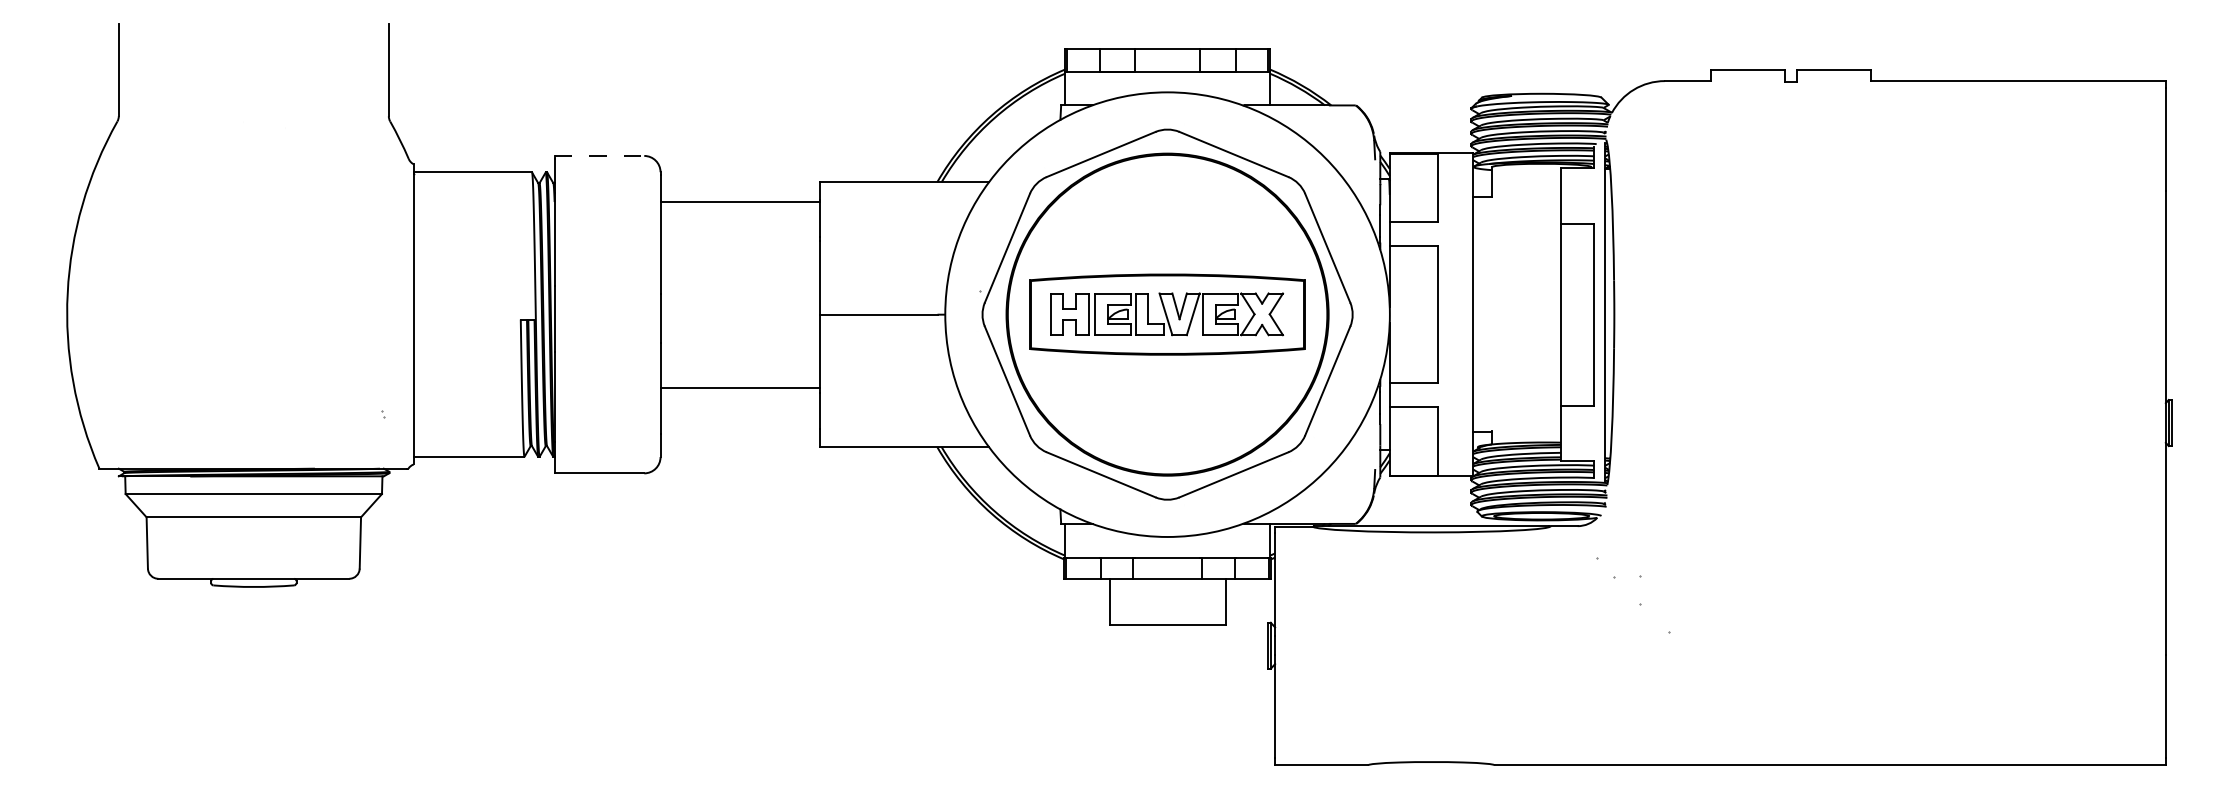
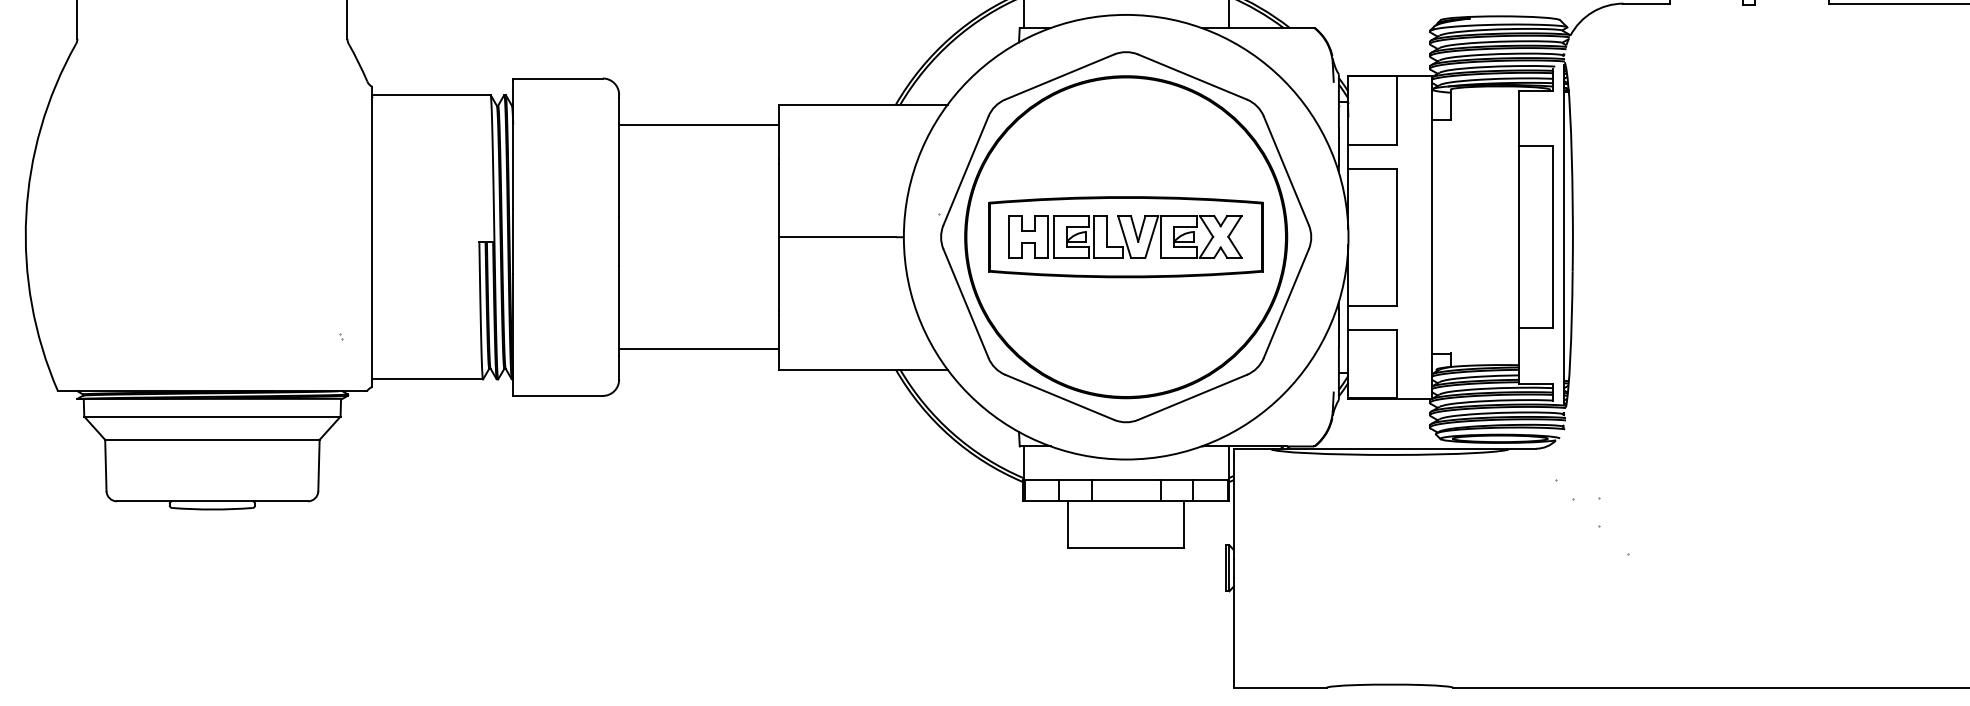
line: (599, 155) -> (558, 78), dashed -> solid
line: (740, 387) -> (699, 349), moved

